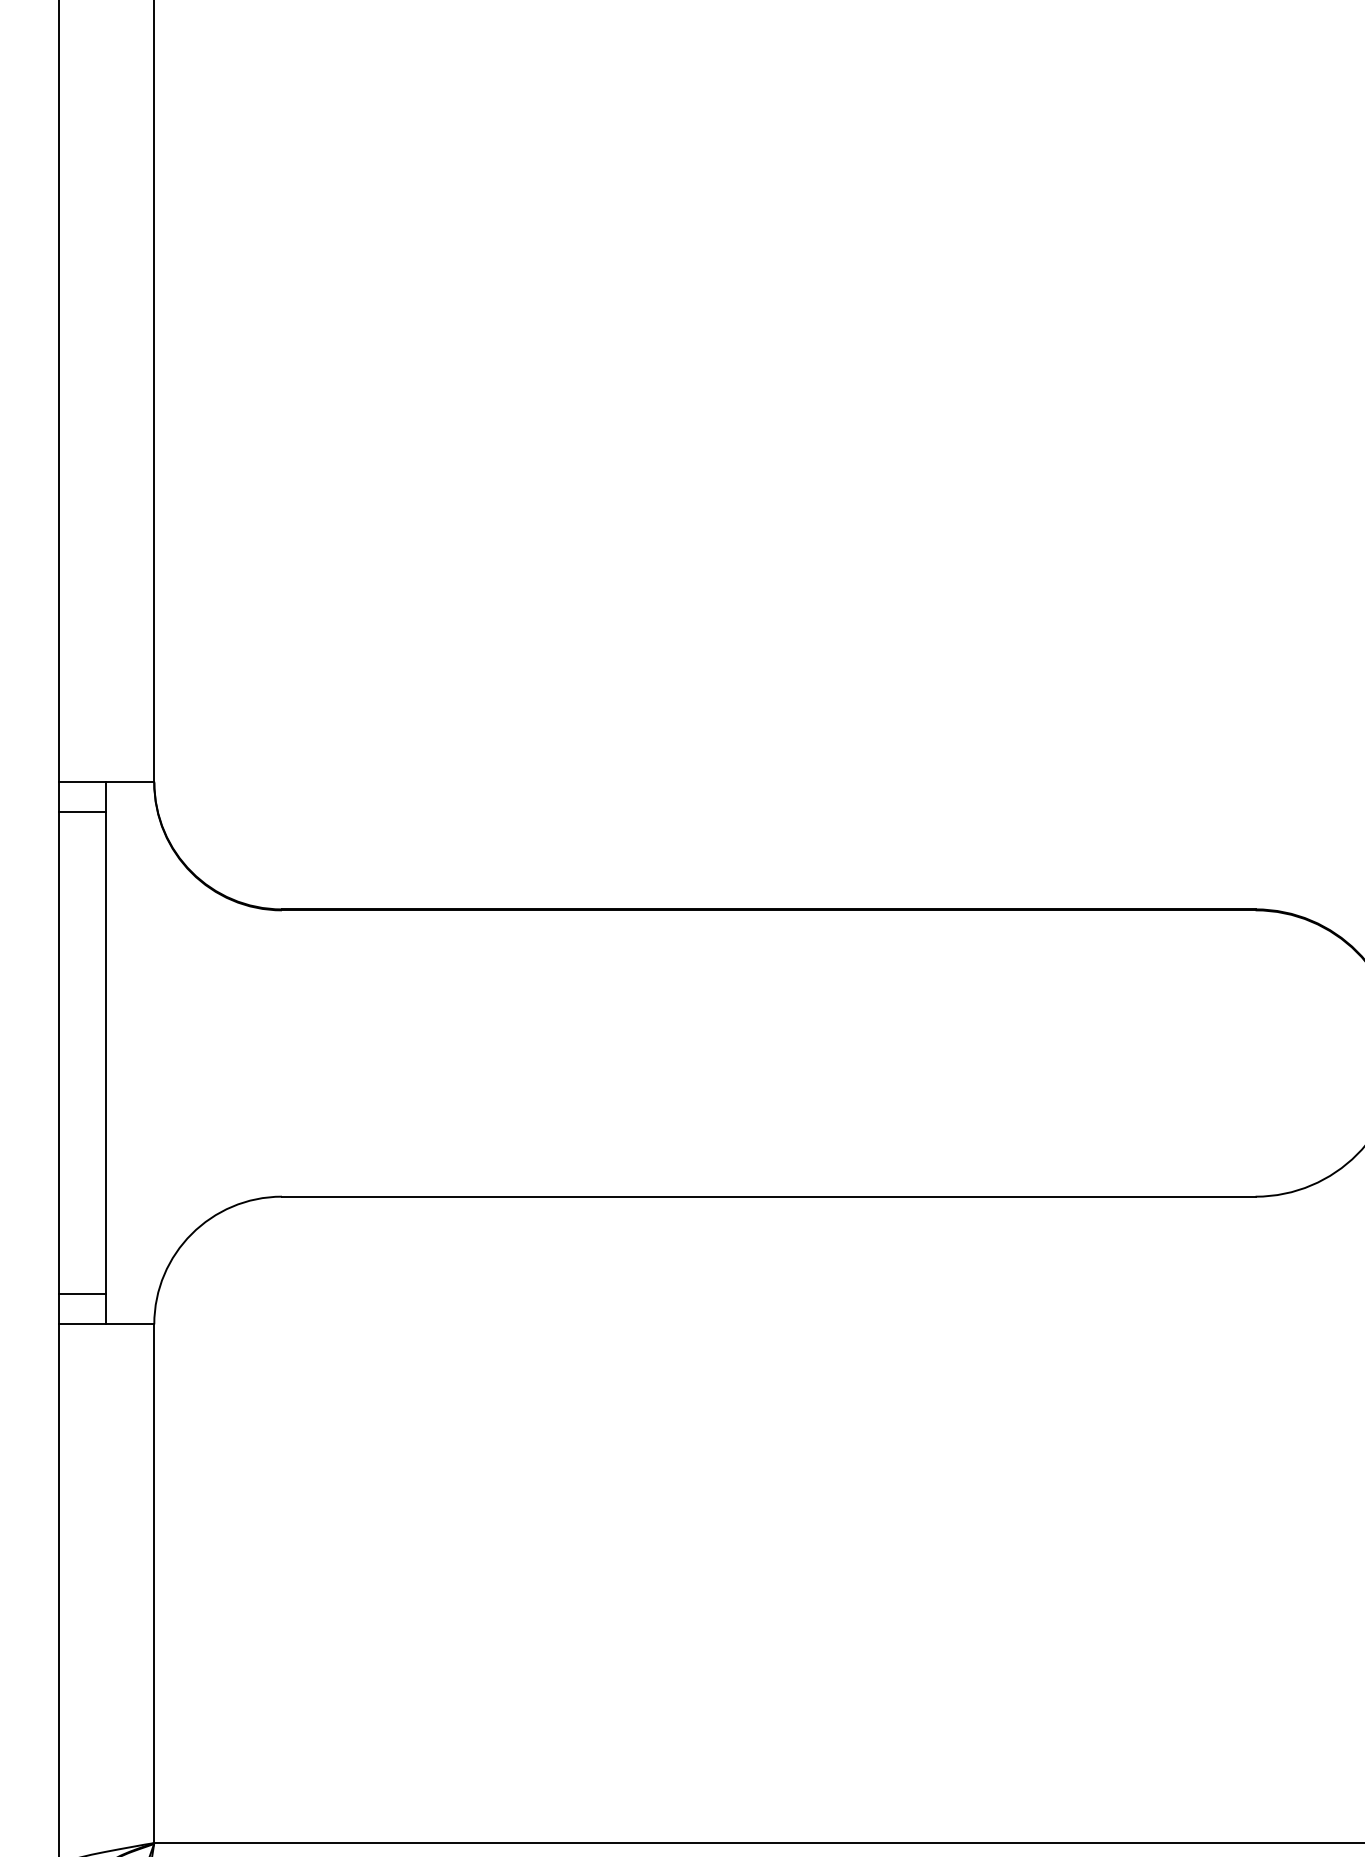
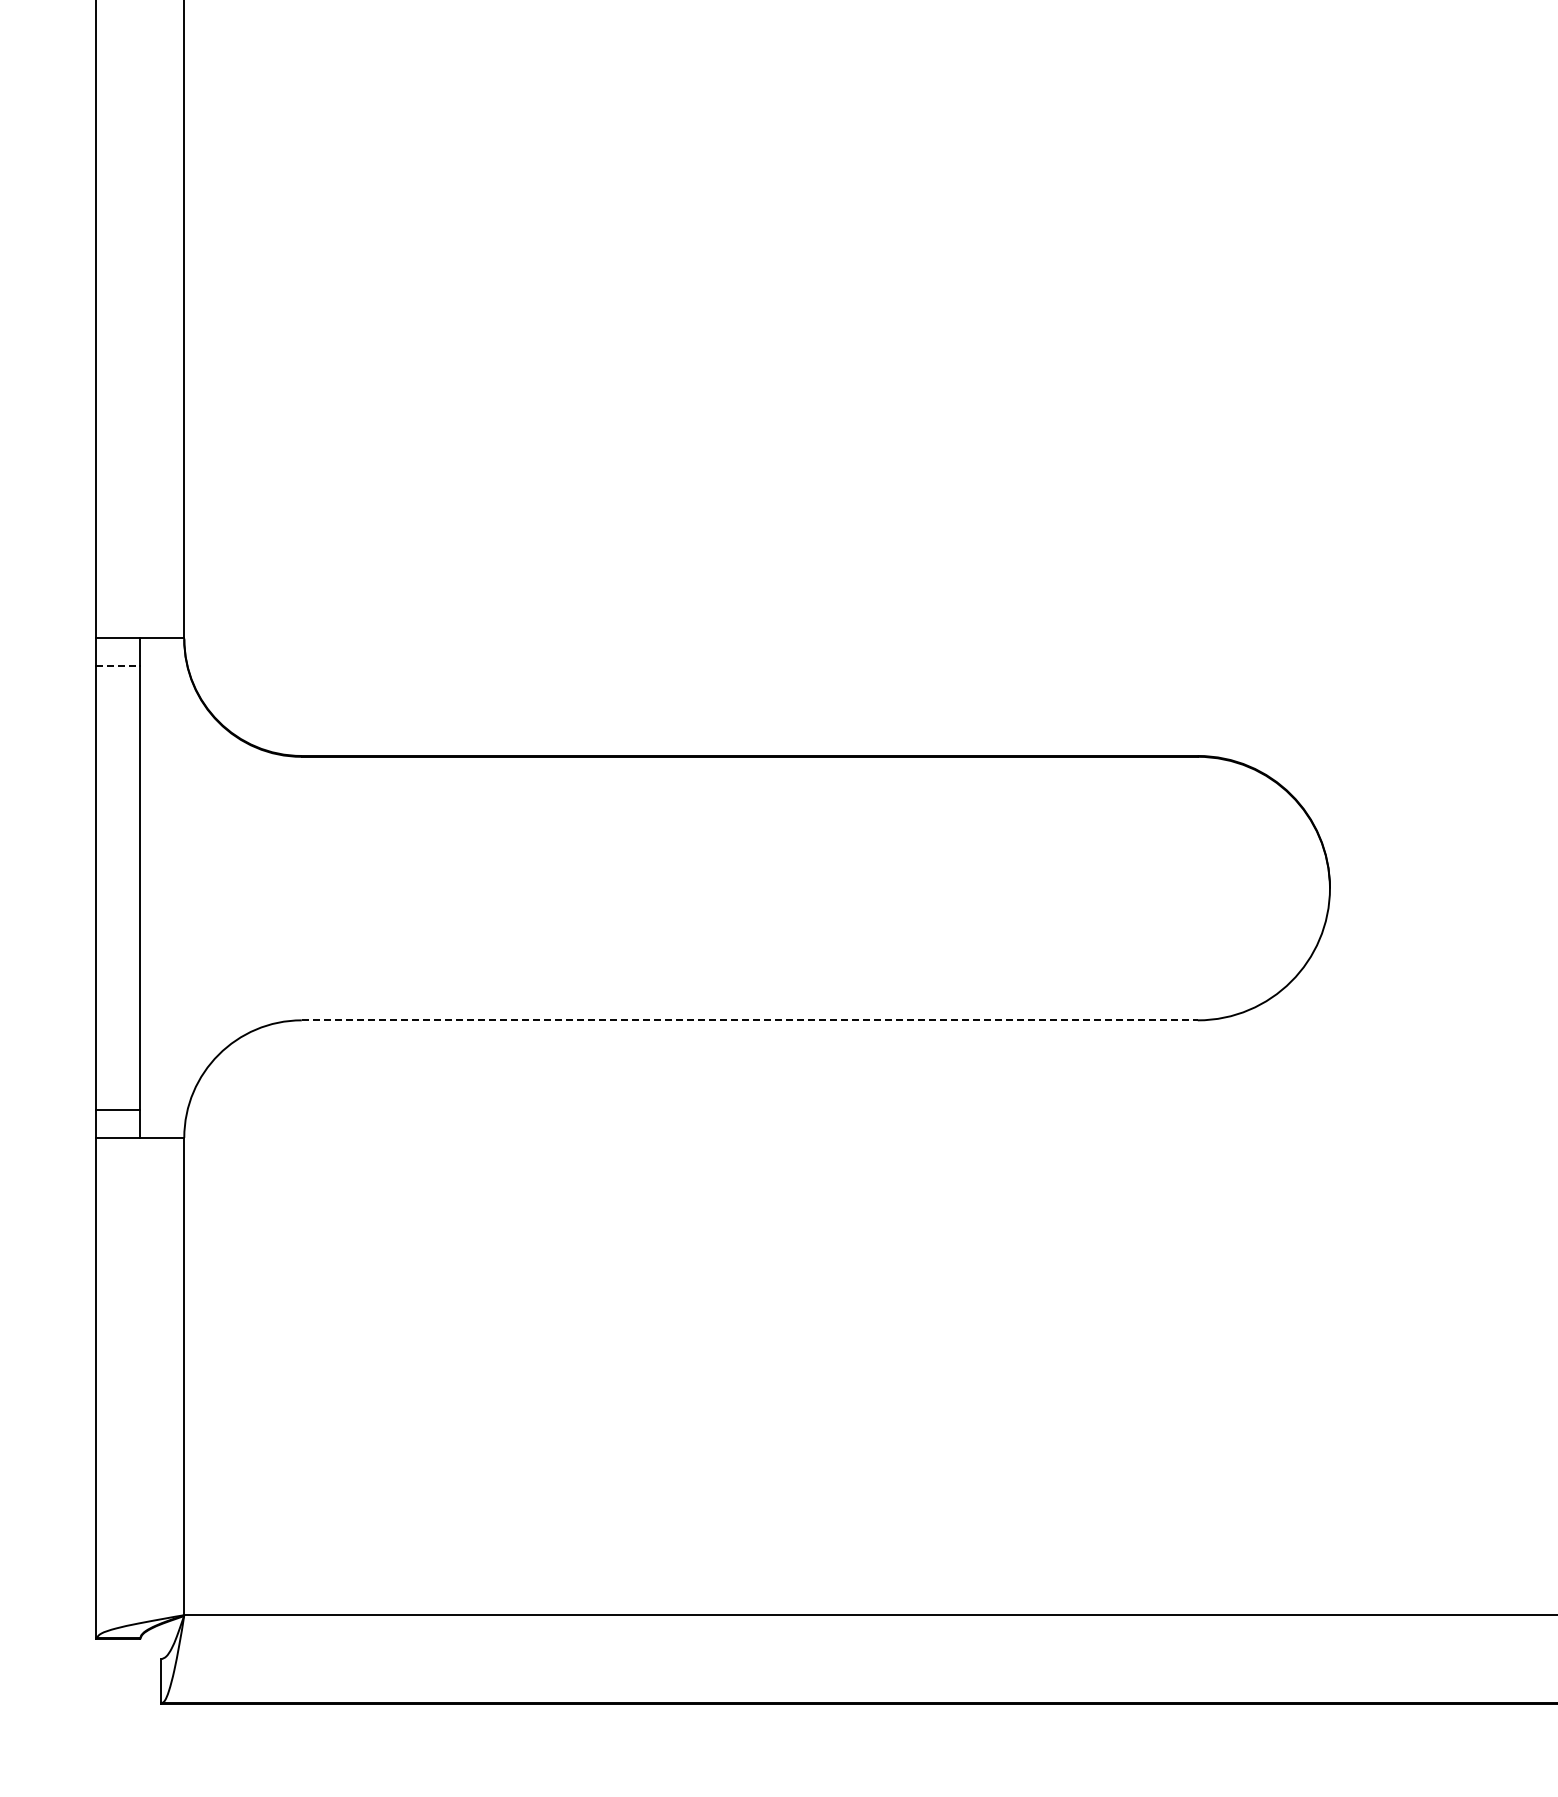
line: (82, 812) -> (118, 666), solid -> dashed
line: (768, 1196) -> (749, 1020), solid -> dashed

